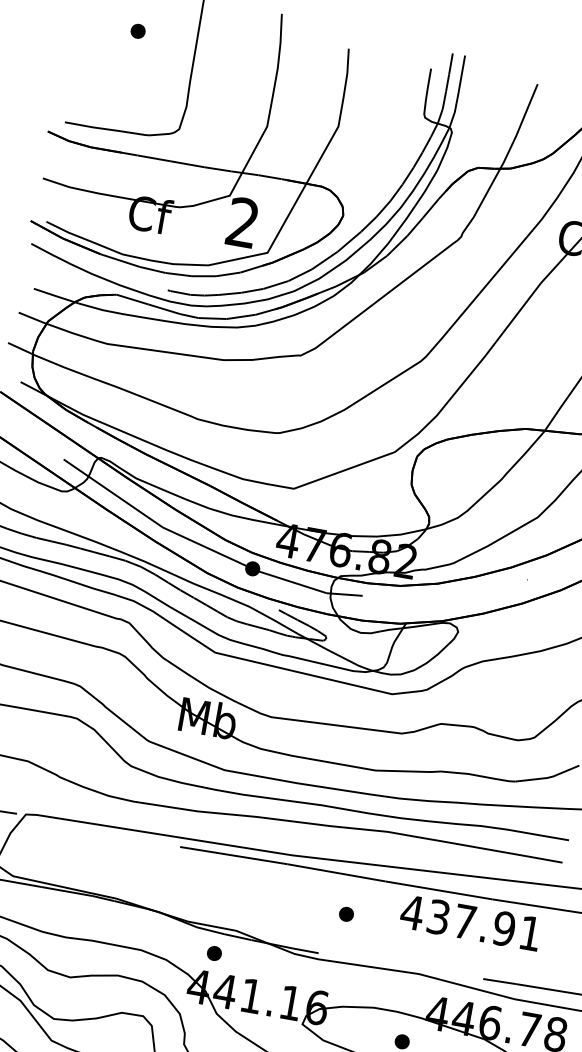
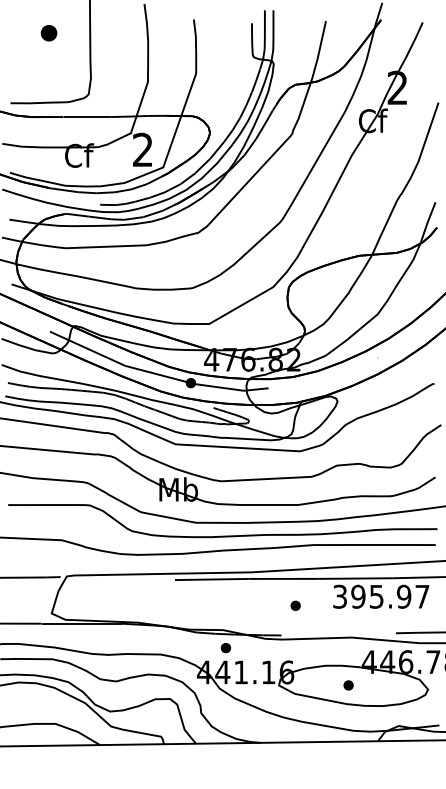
part: (138, 30) -> (49, 32), size x1.6
text: (470, 922) -> (380, 596), 437.91 -> 395.97
part: (213, 953) -> (225, 648), moved

